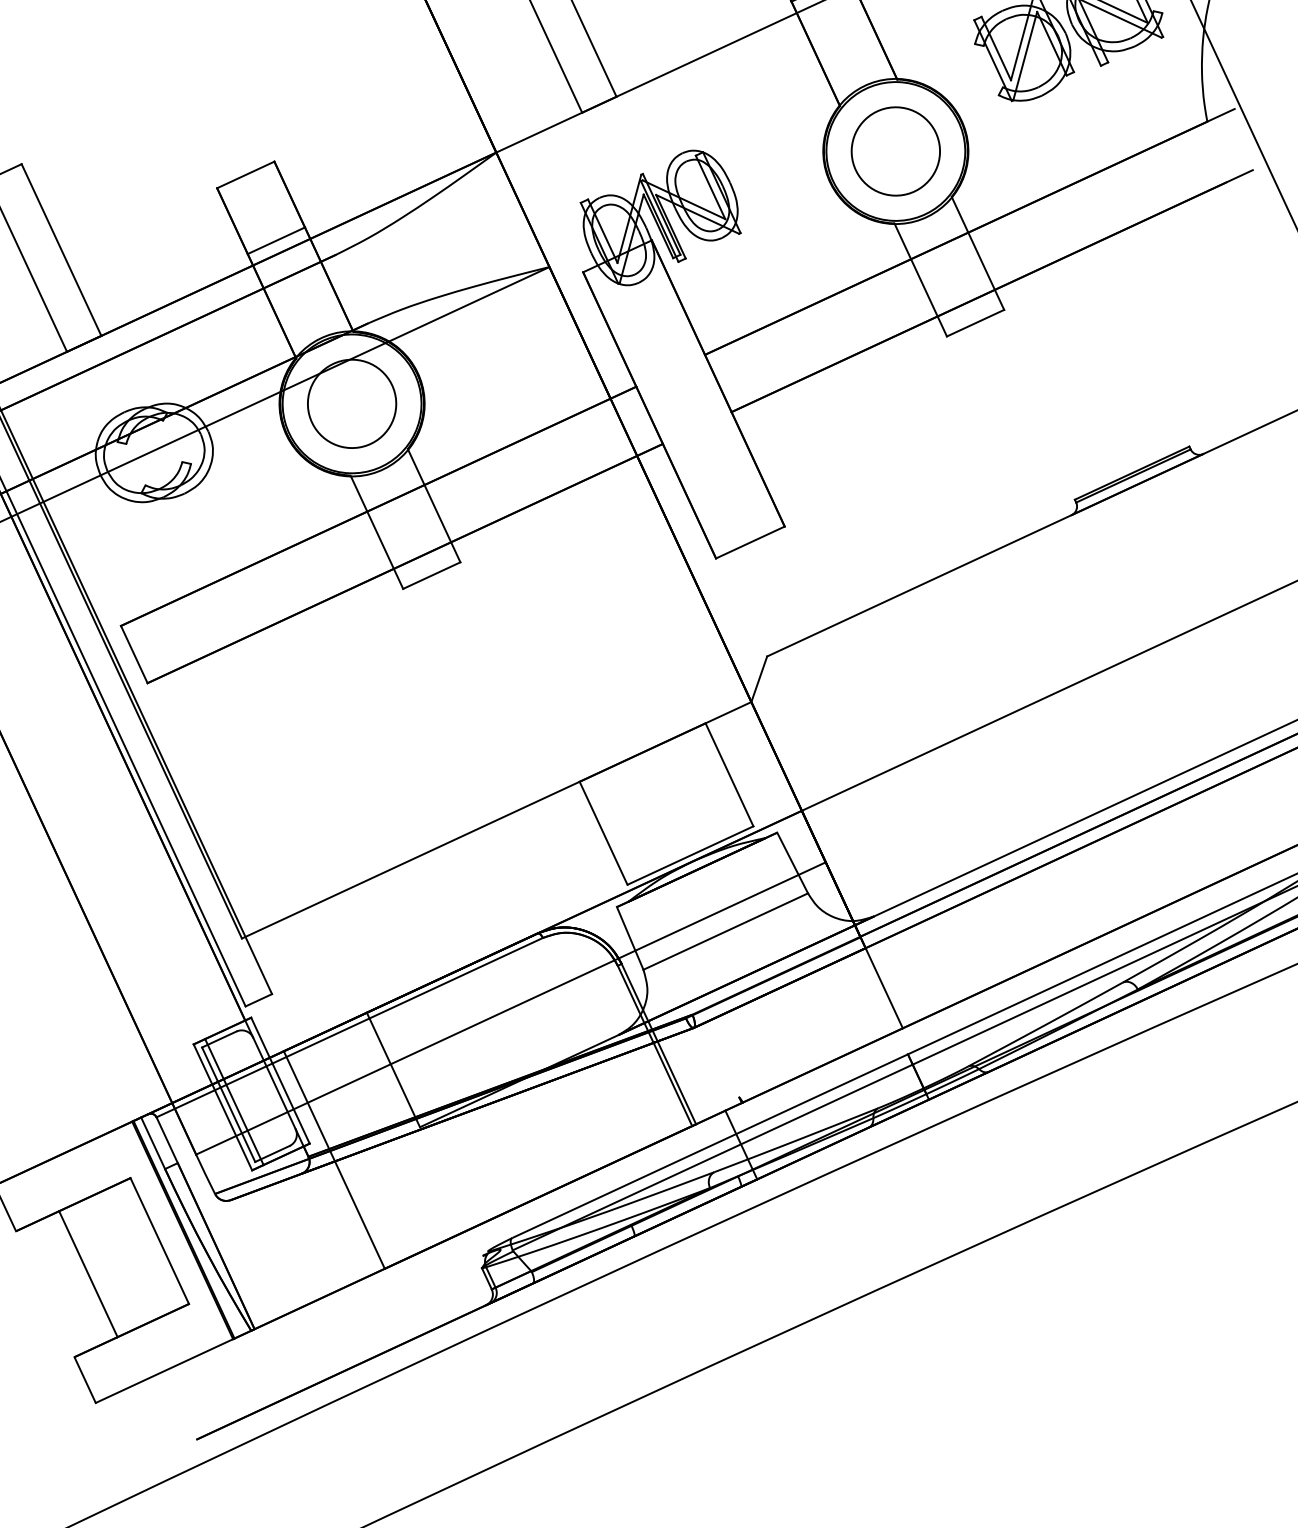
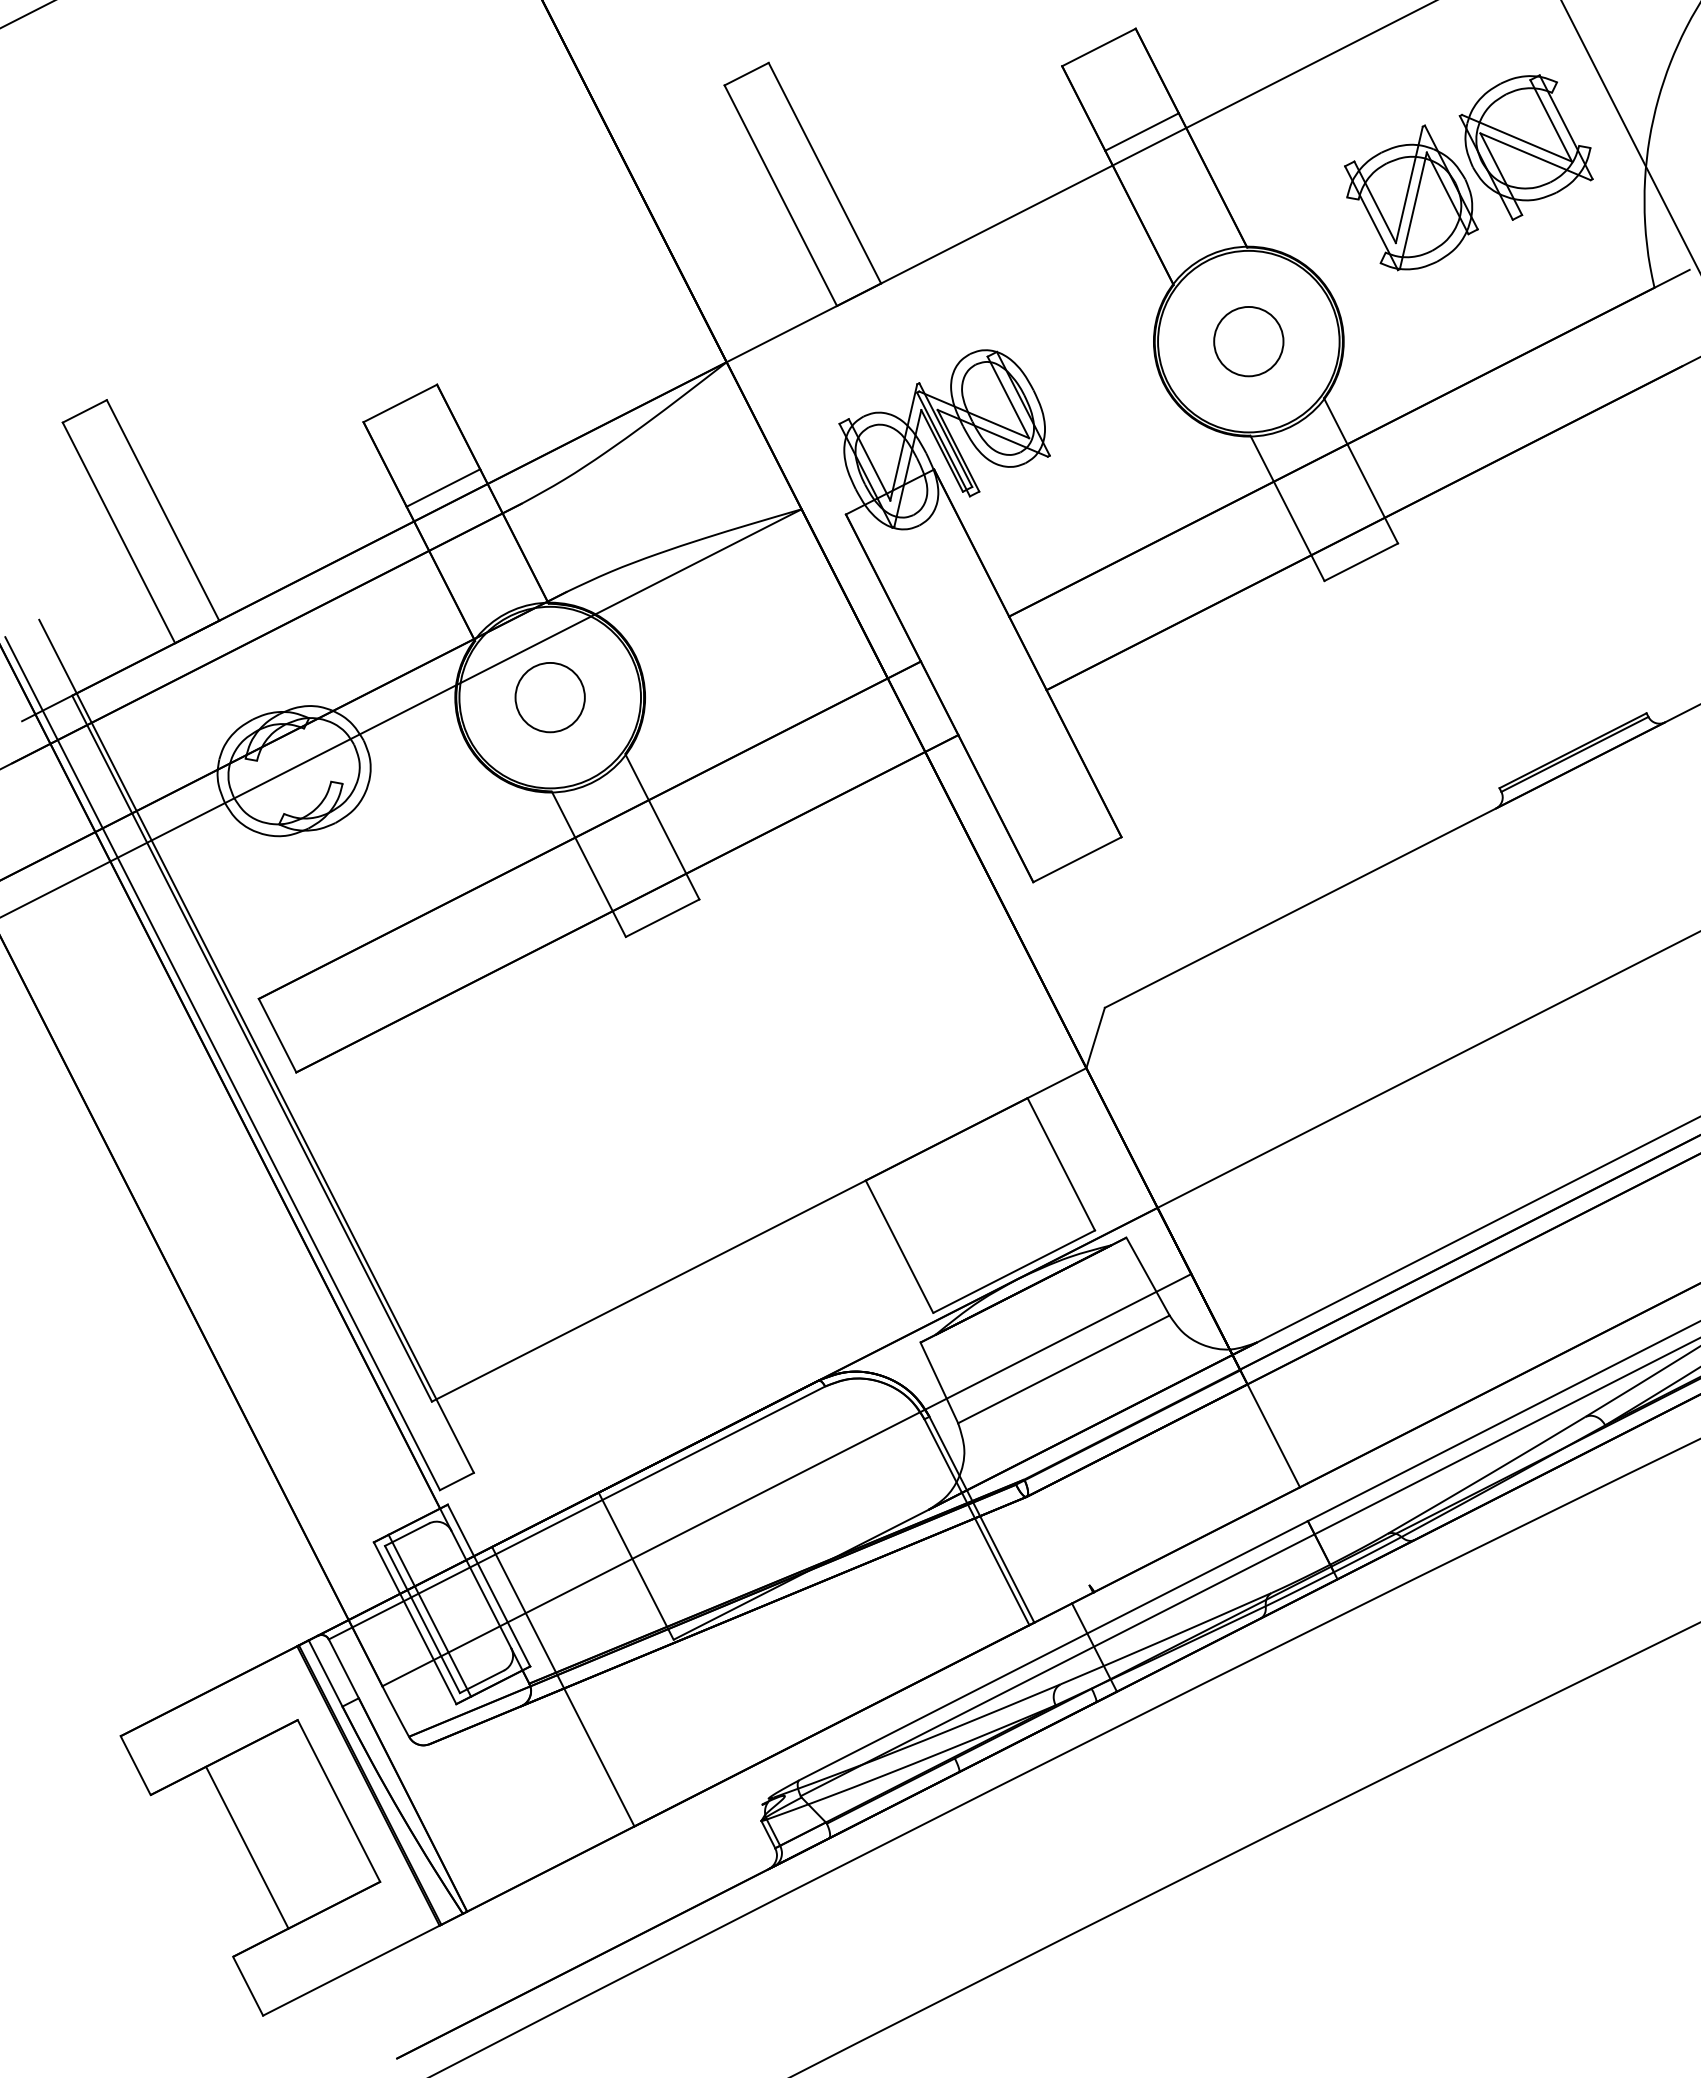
circle: (895, 151) -> (1248, 341), size x0.6
circle: (351, 403) -> (549, 697), size x0.6

